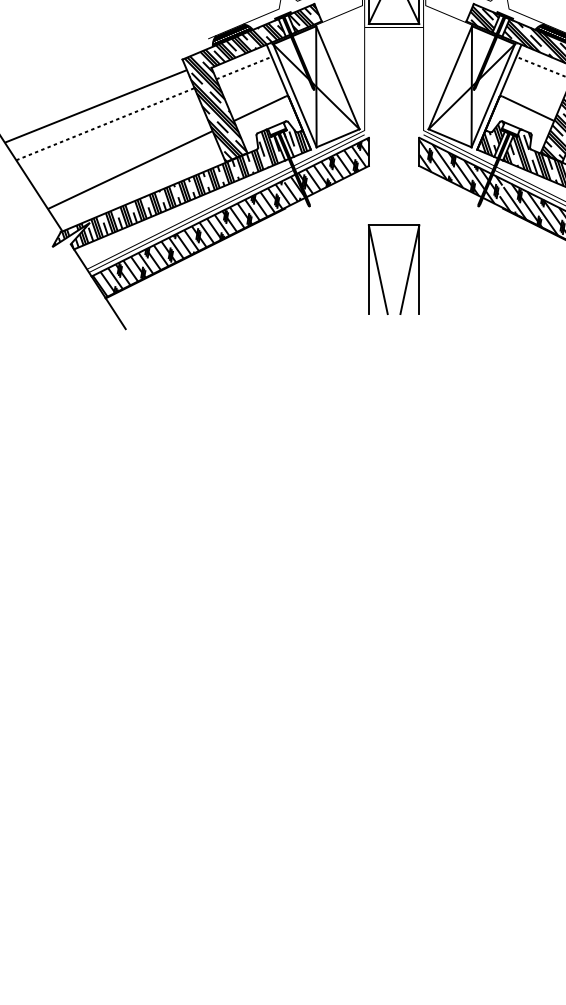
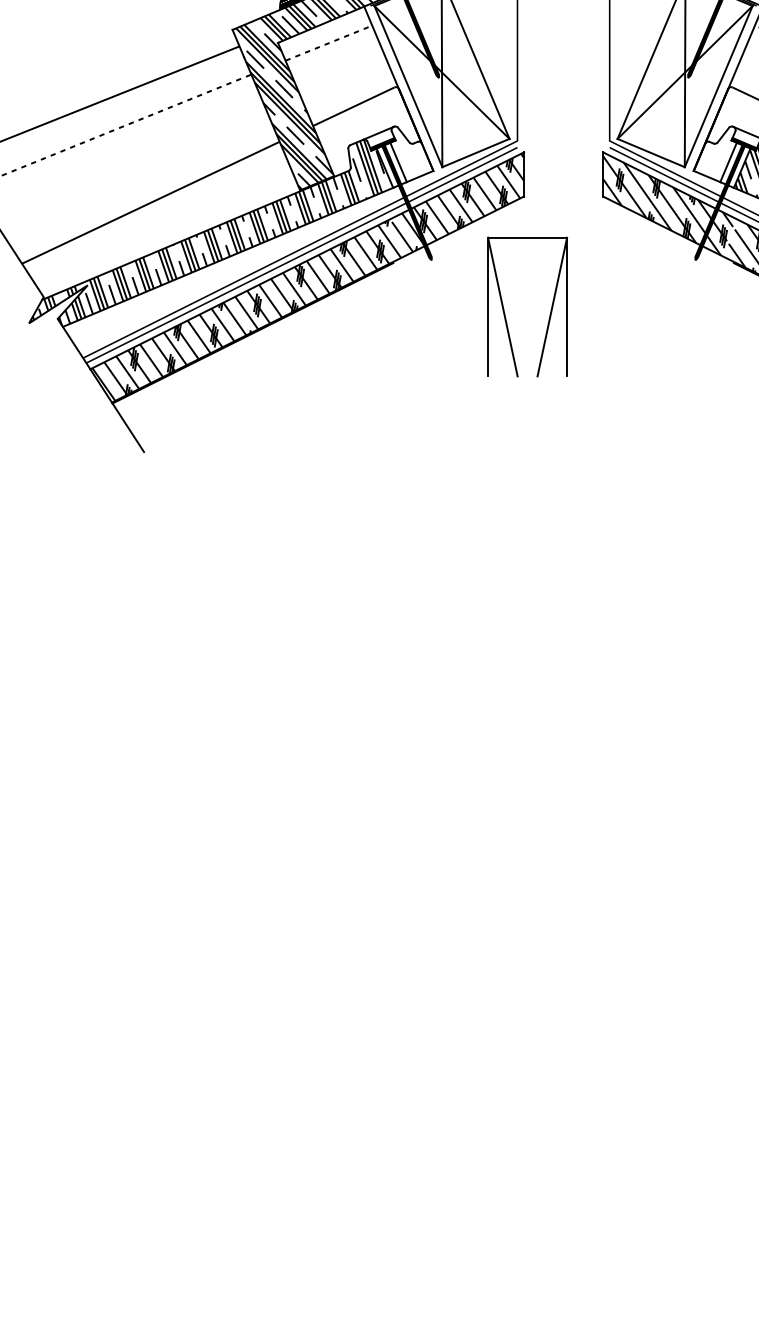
hatch: (295, 137) -> (409, 151), removed
hatch: (491, 138) -> (715, 153), removed
part: (408, 270) -> (550, 308), moved

